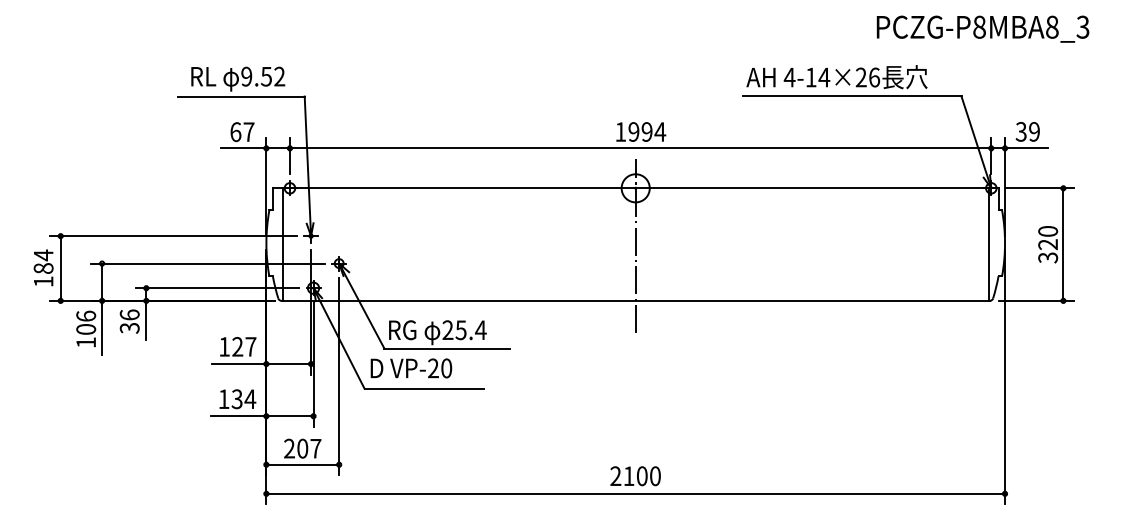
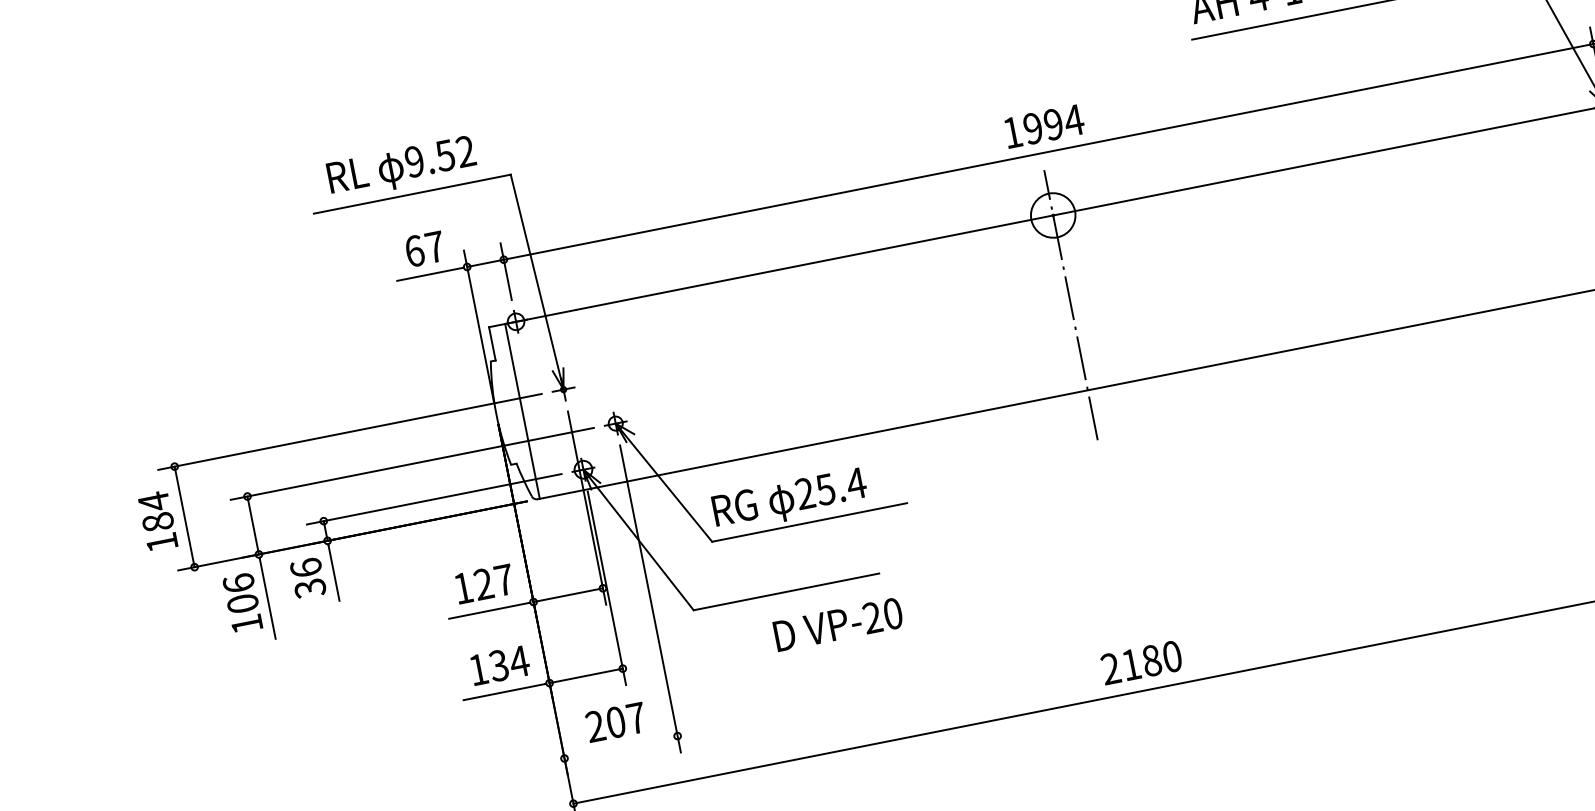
text: (411, 368) -> (838, 624), moved
line: (302, 464) -> (620, 746), removed
text: (641, 475) -> (1150, 659), 2100 -> 2180

